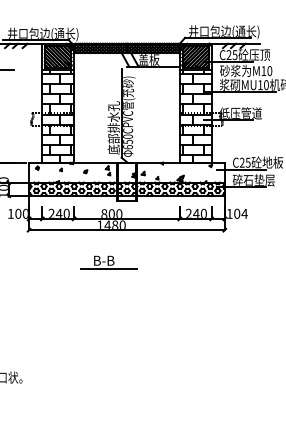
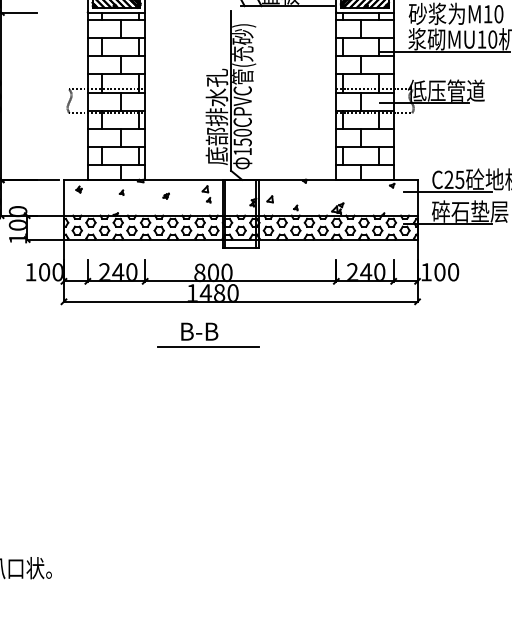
text: (127, 147) -> (241, 152), 650CPVC -> 150CPVC
text: (244, 213) -> (453, 271), 104 -> 100
part: (108, 262) -> (207, 334), moved

